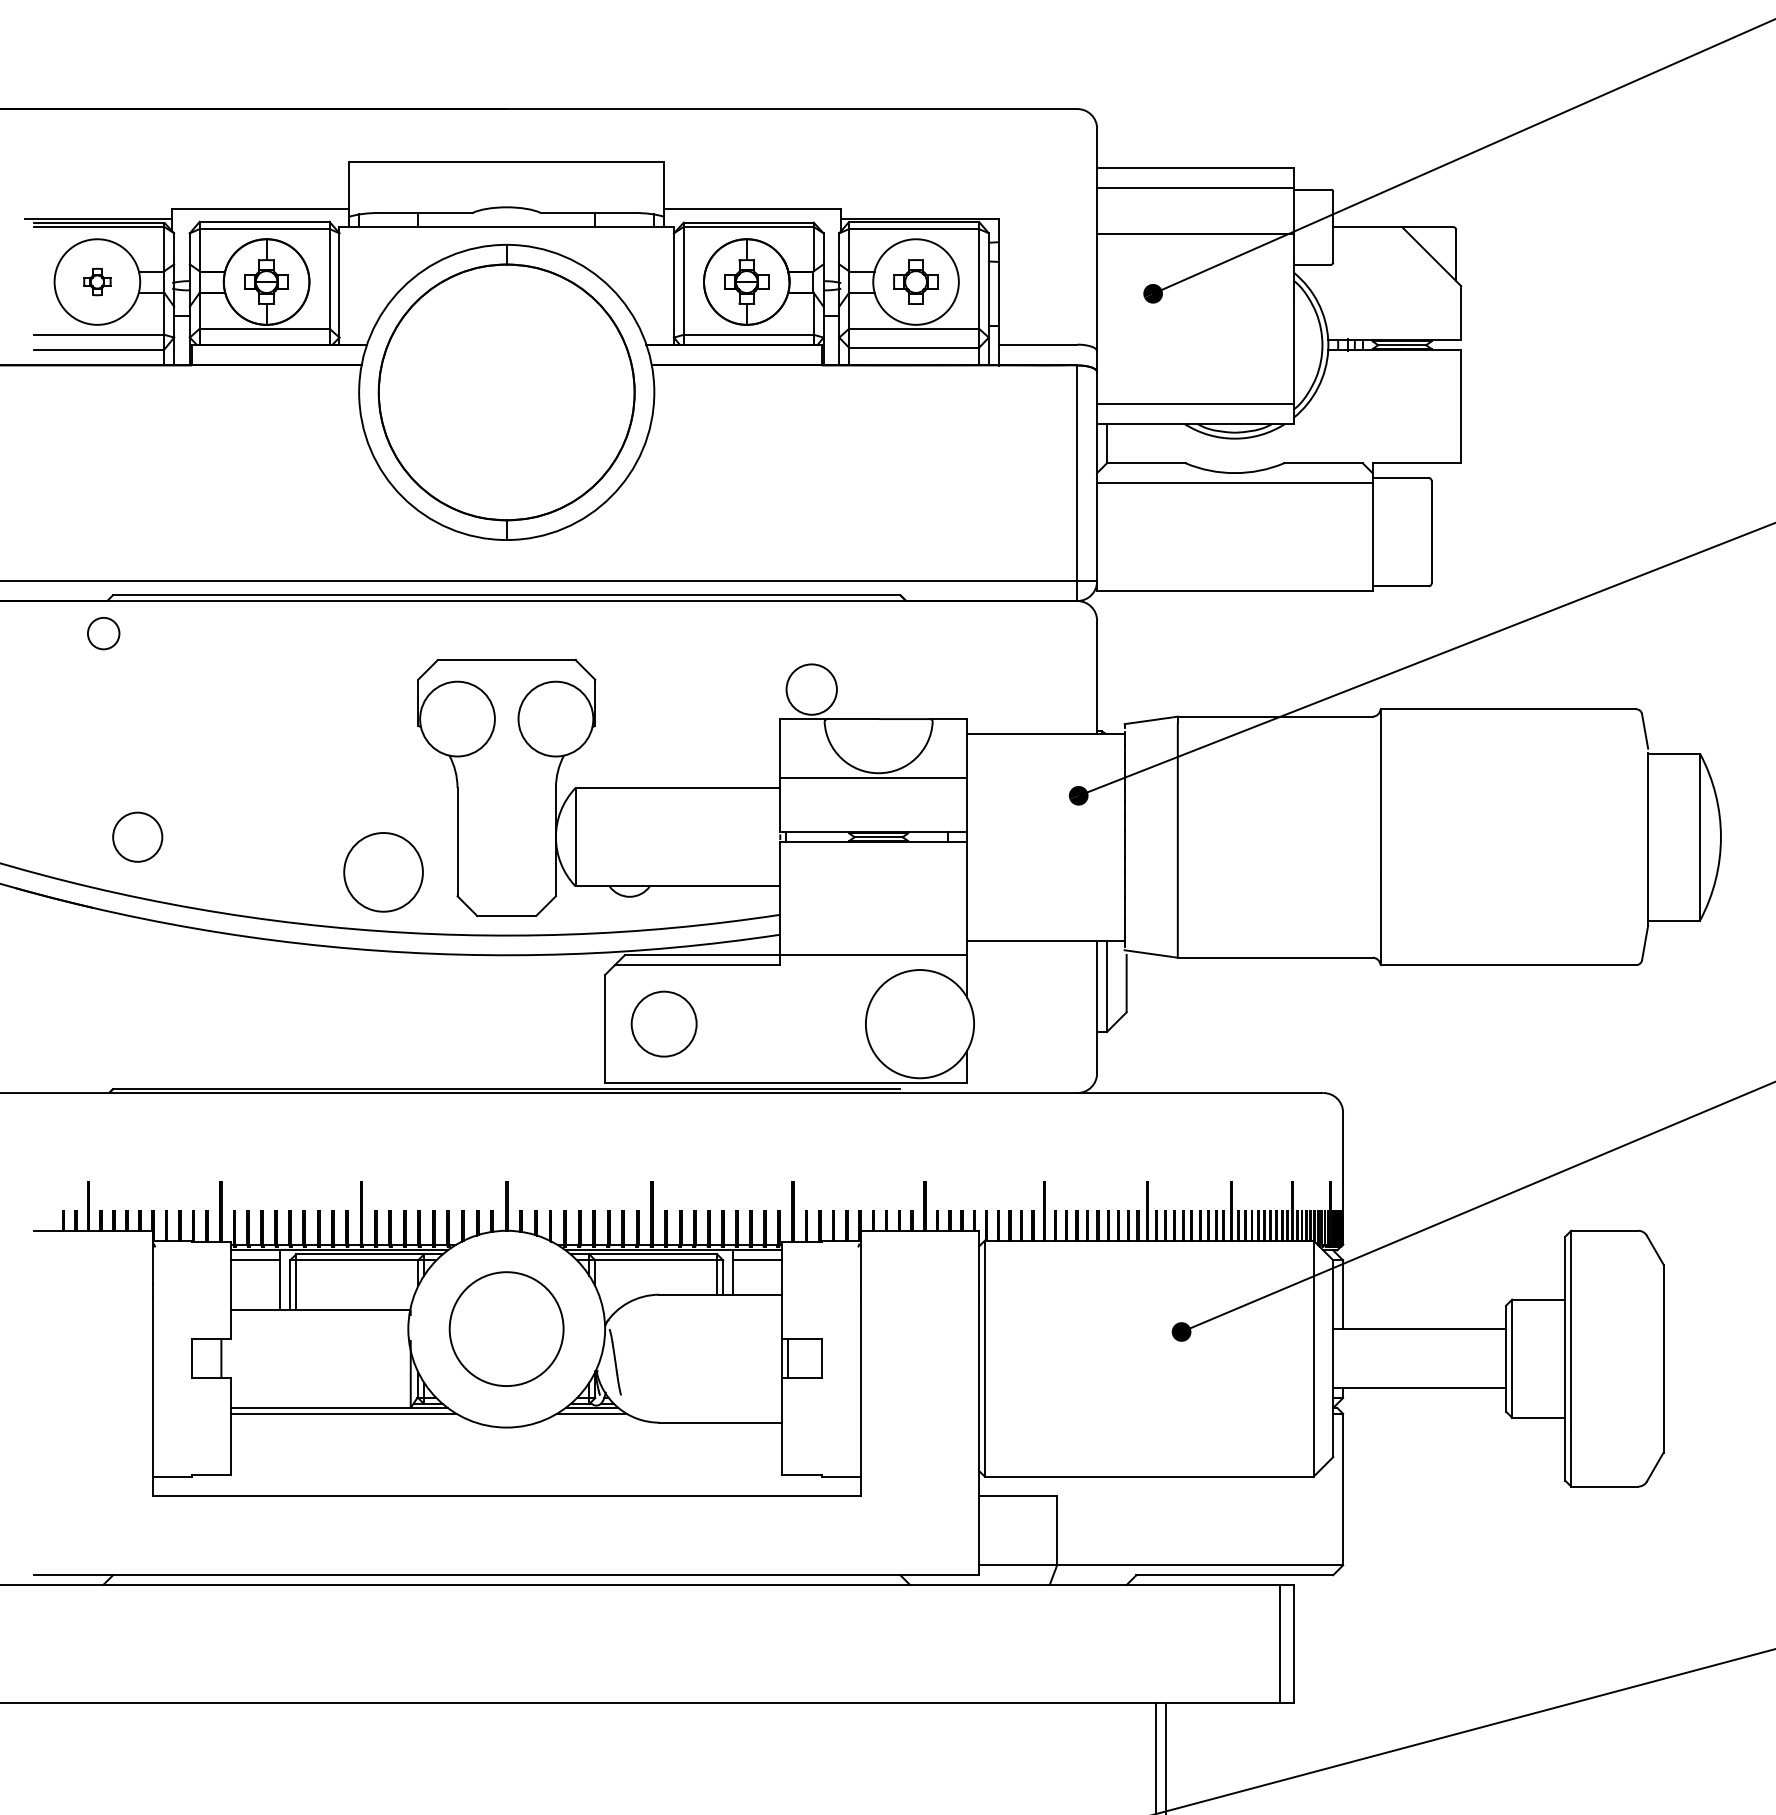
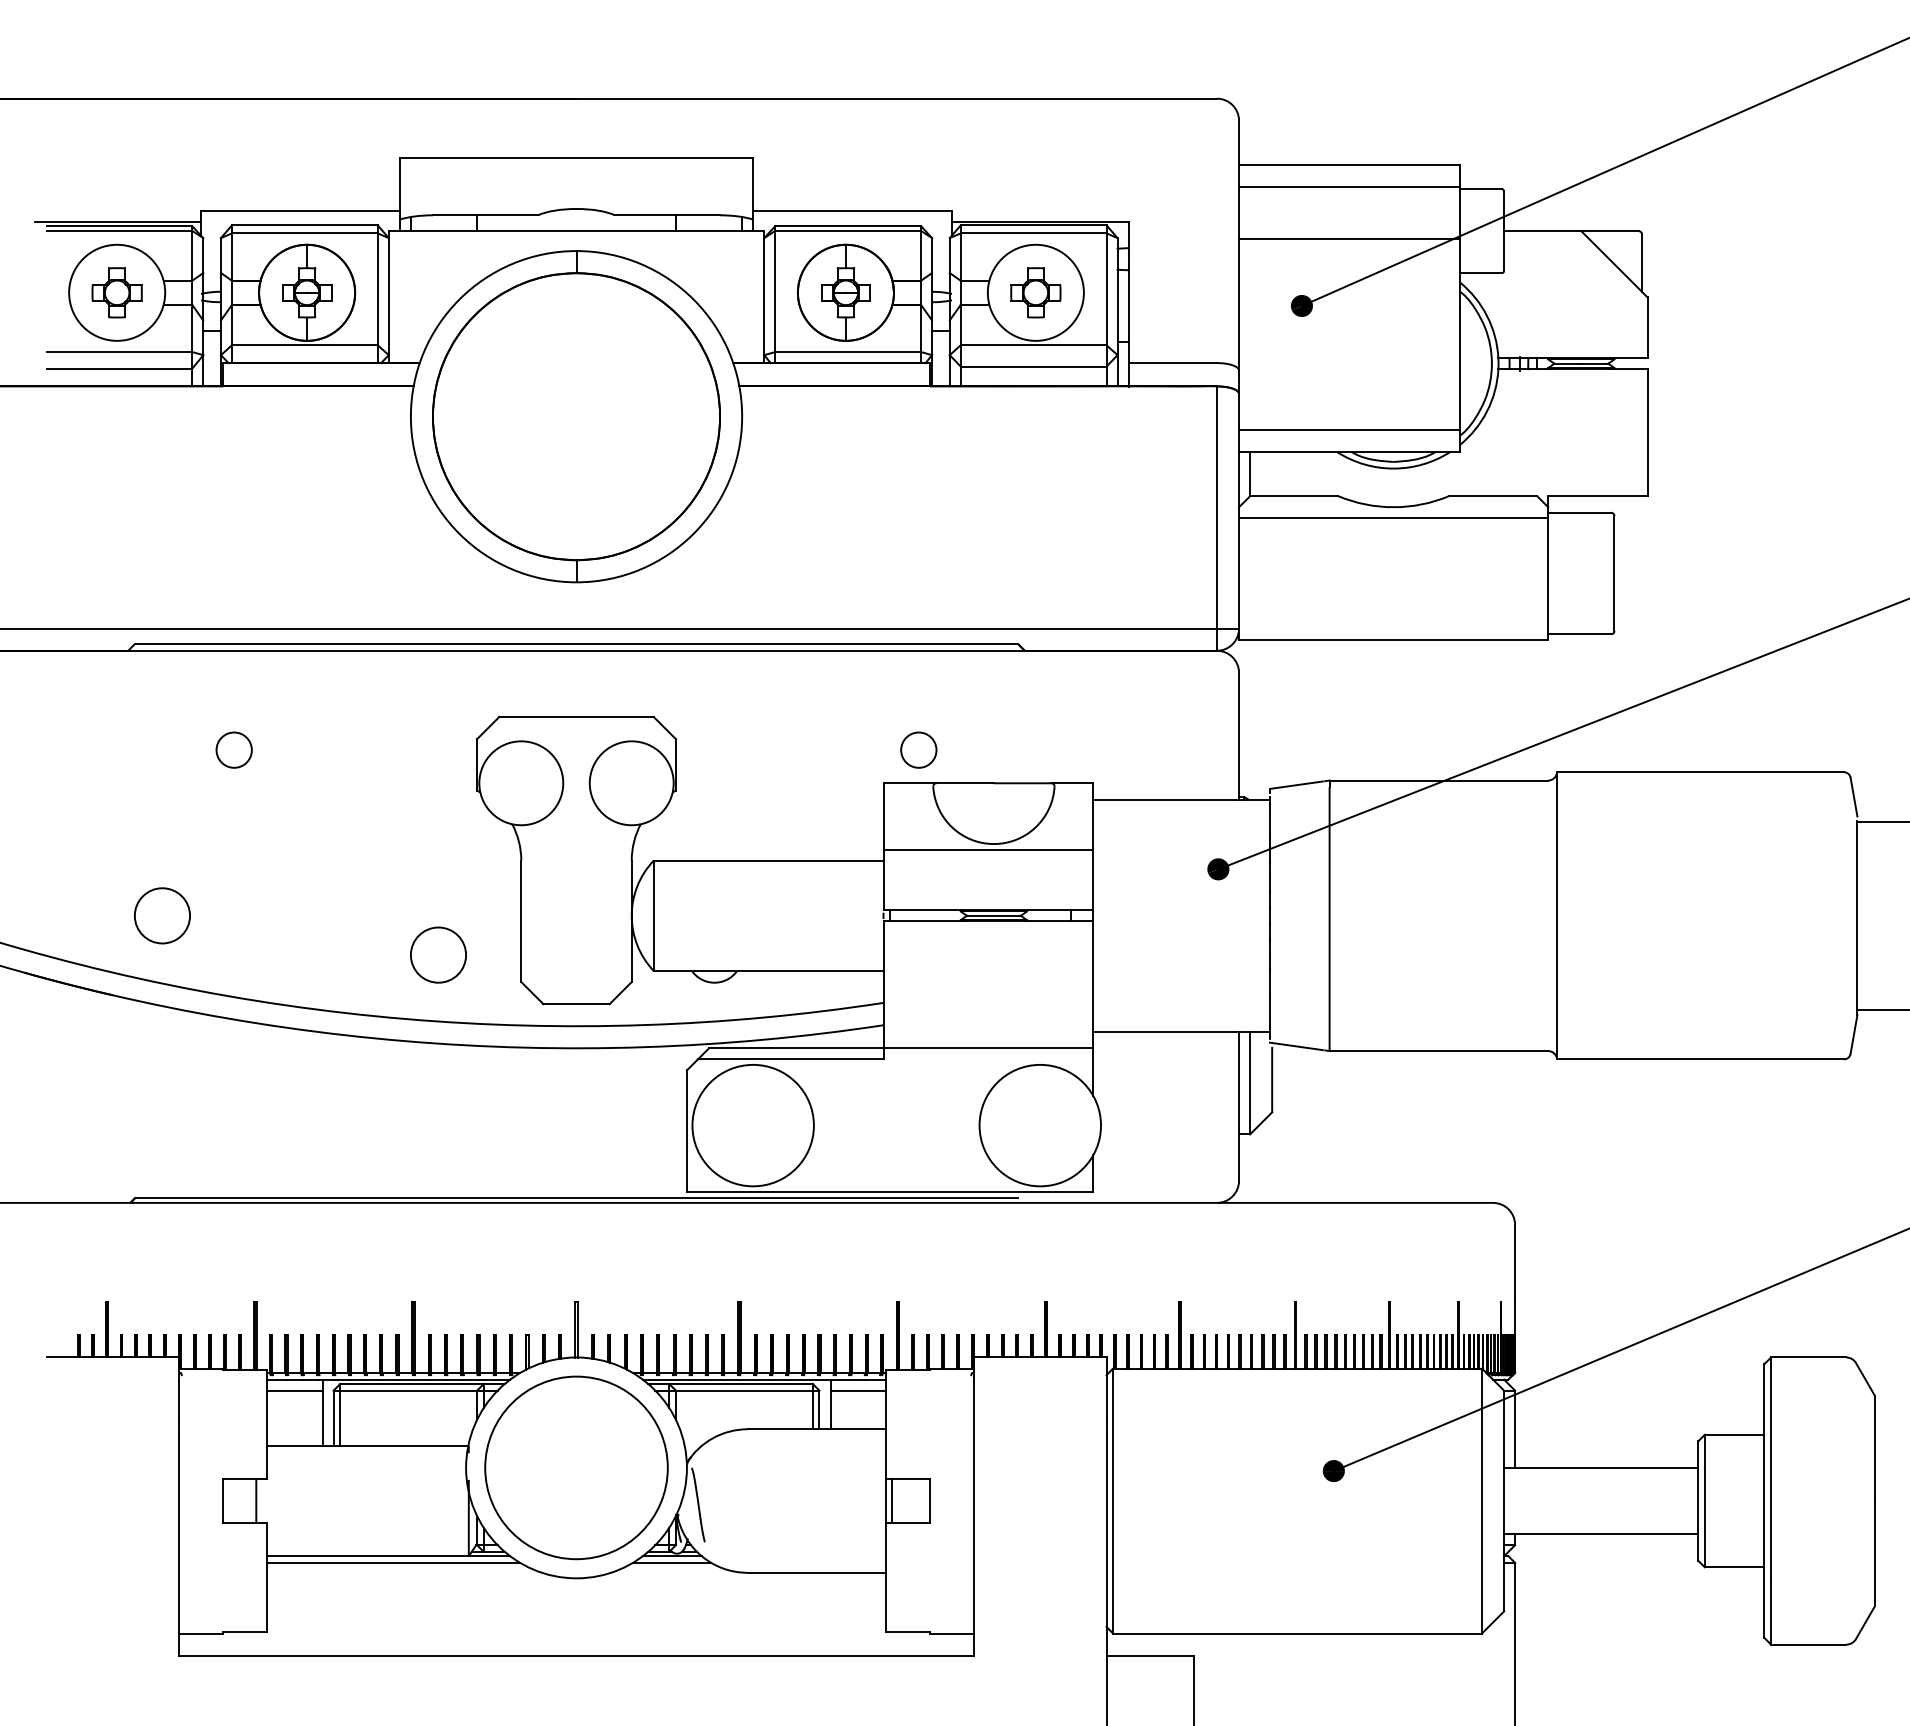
part: (97, 281) -> (117, 292), size x1.67
circle: (103, 633) -> (233, 750), moved
circle: (811, 689) -> (918, 750), size x0.62
circle: (383, 871) -> (438, 954), size x0.62
circle: (664, 1024) -> (753, 1125), size x1.67
circle: (506, 1328) -> (576, 1467), size x1.43

